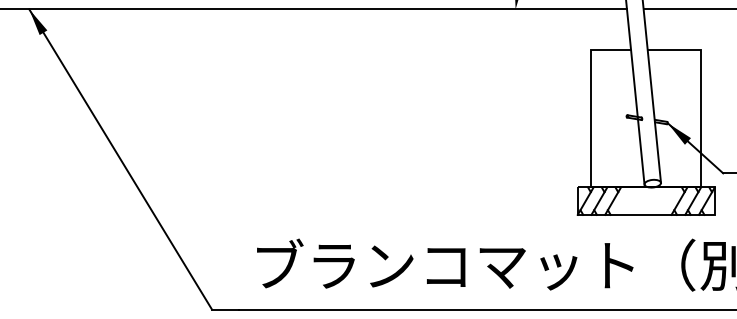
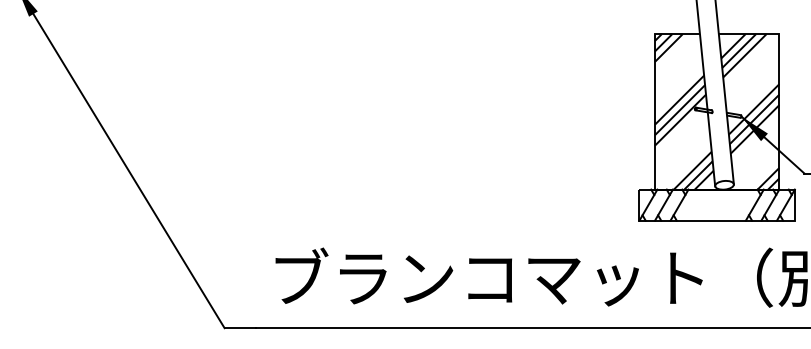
hatch: (617, 118) -> (684, 111), added
hatch: (675, 118) -> (750, 111), added

